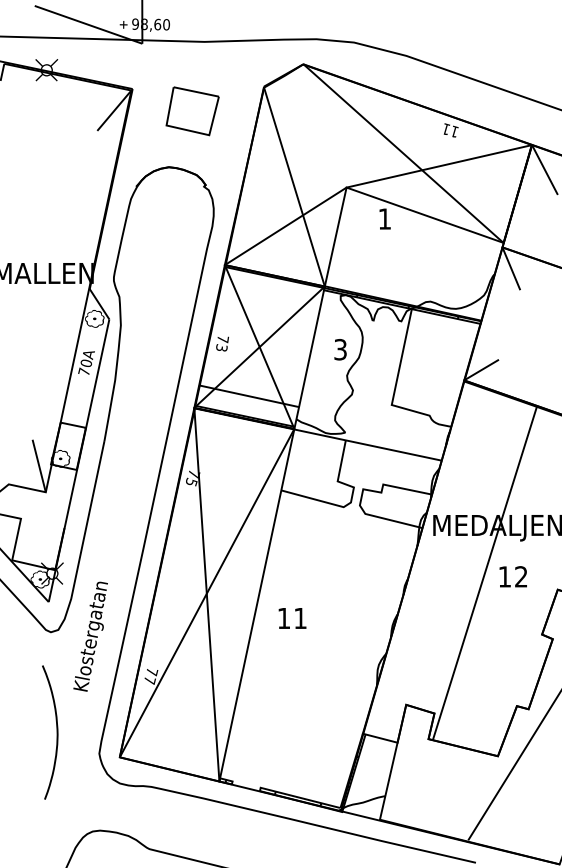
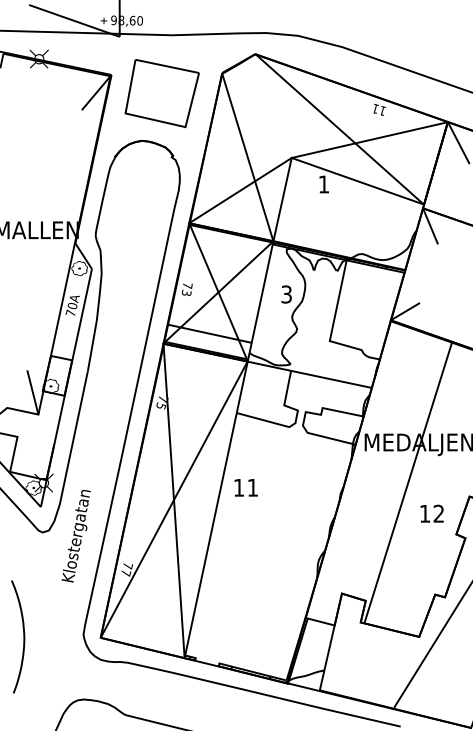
part: (191, 111) -> (161, 93), size x1.67
text: (512, 576) -> (431, 513), moved
text: (291, 618) -> (245, 487), moved
curve: (56, 732) -> (23, 636), moved

